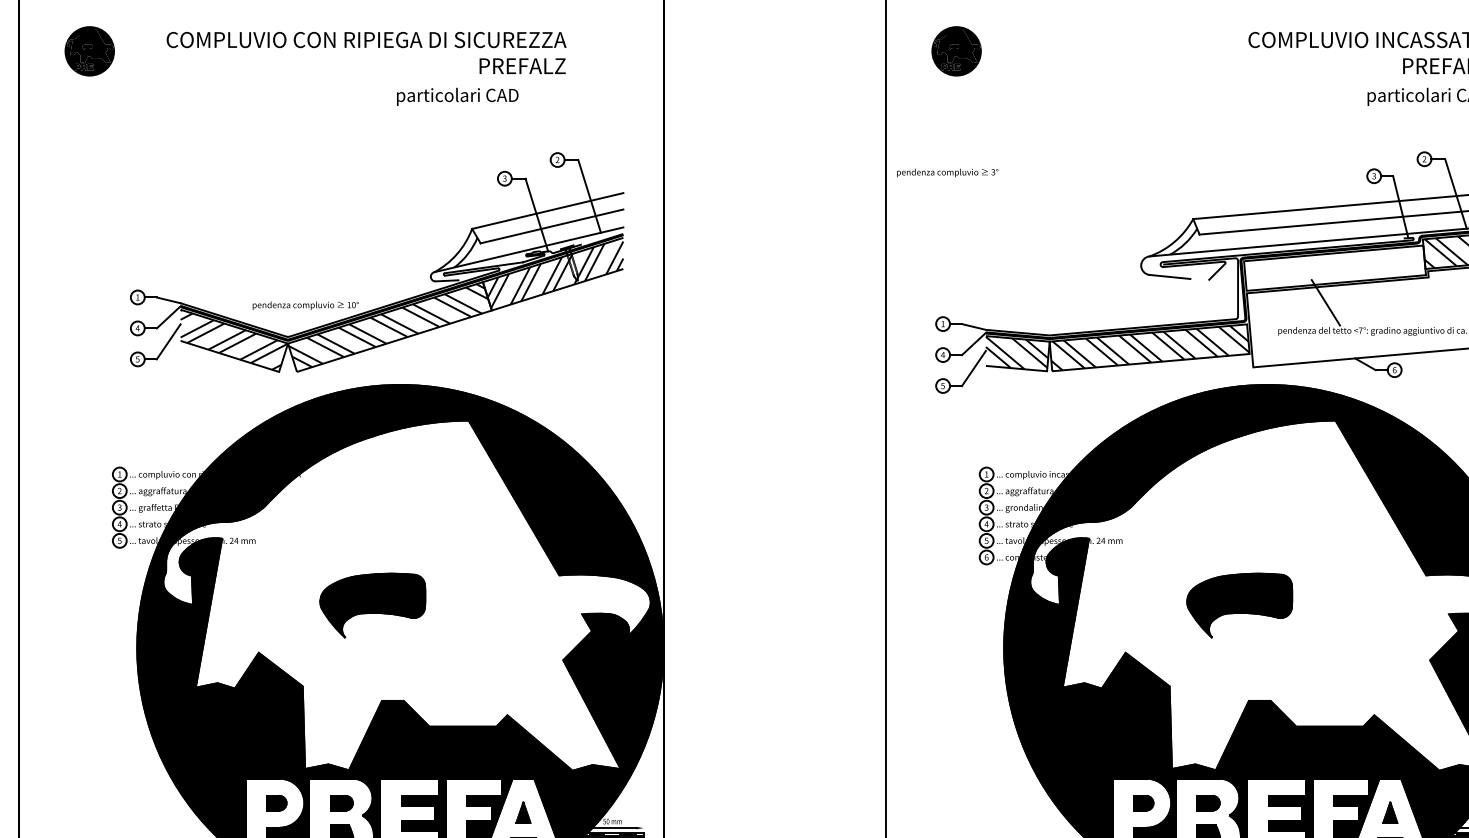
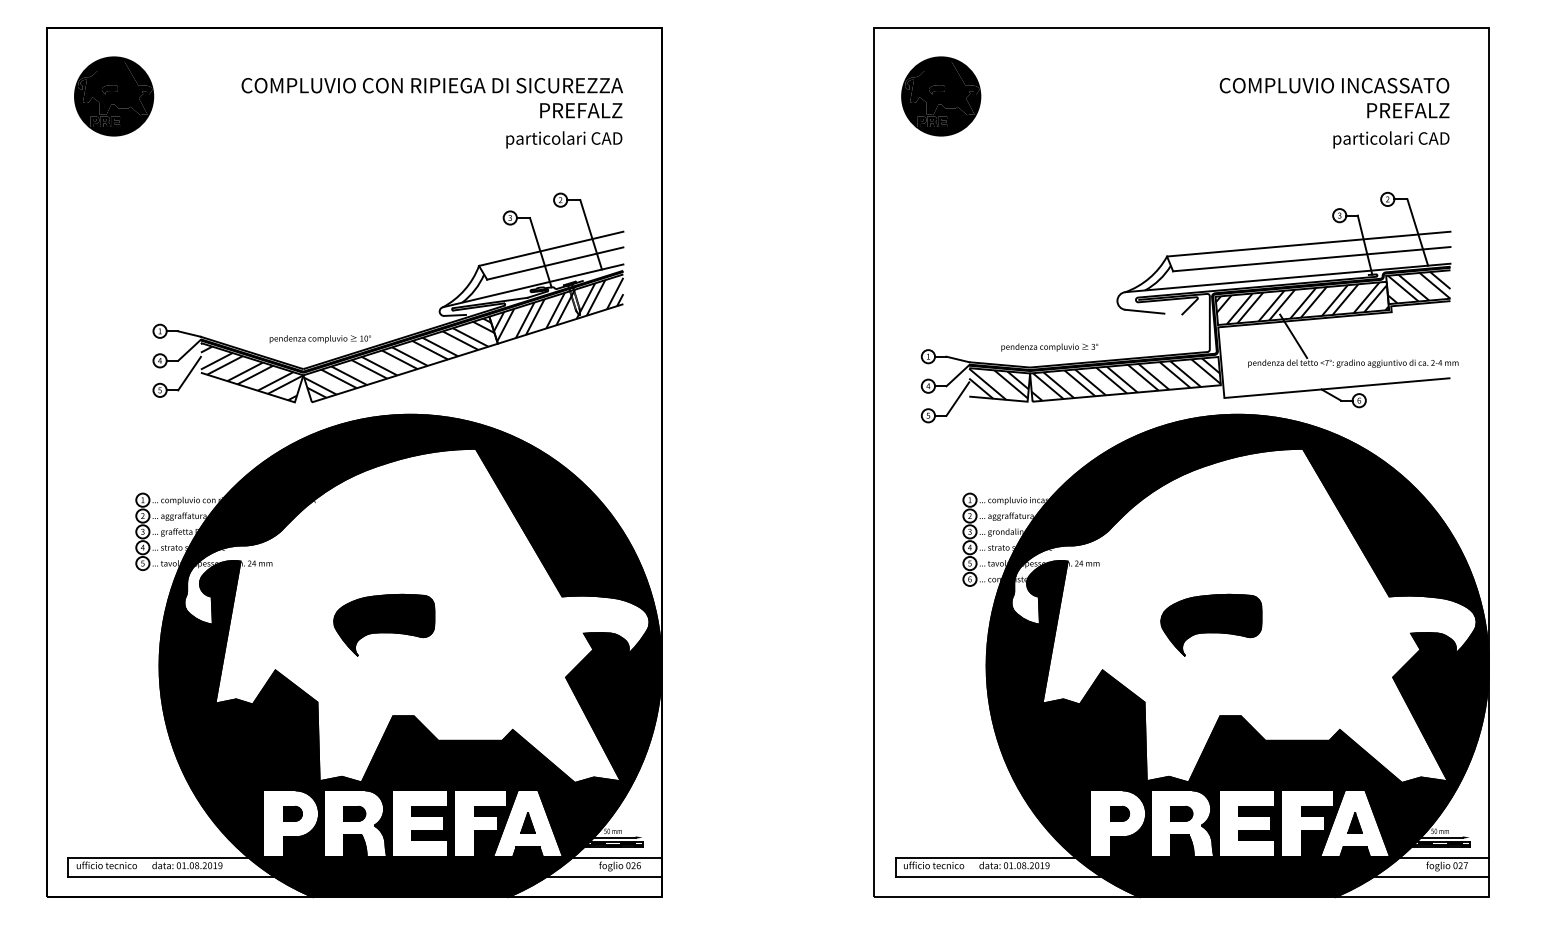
part: (90, 51) -> (114, 96), size x1.67
part: (956, 51) -> (941, 96), size x1.67
text: (365, 53) -> (431, 98), moved
text: (457, 96) -> (564, 139), moved
text: (947, 172) -> (1049, 347), moved
hatch: (1335, 268) -> (1302, 303), added

